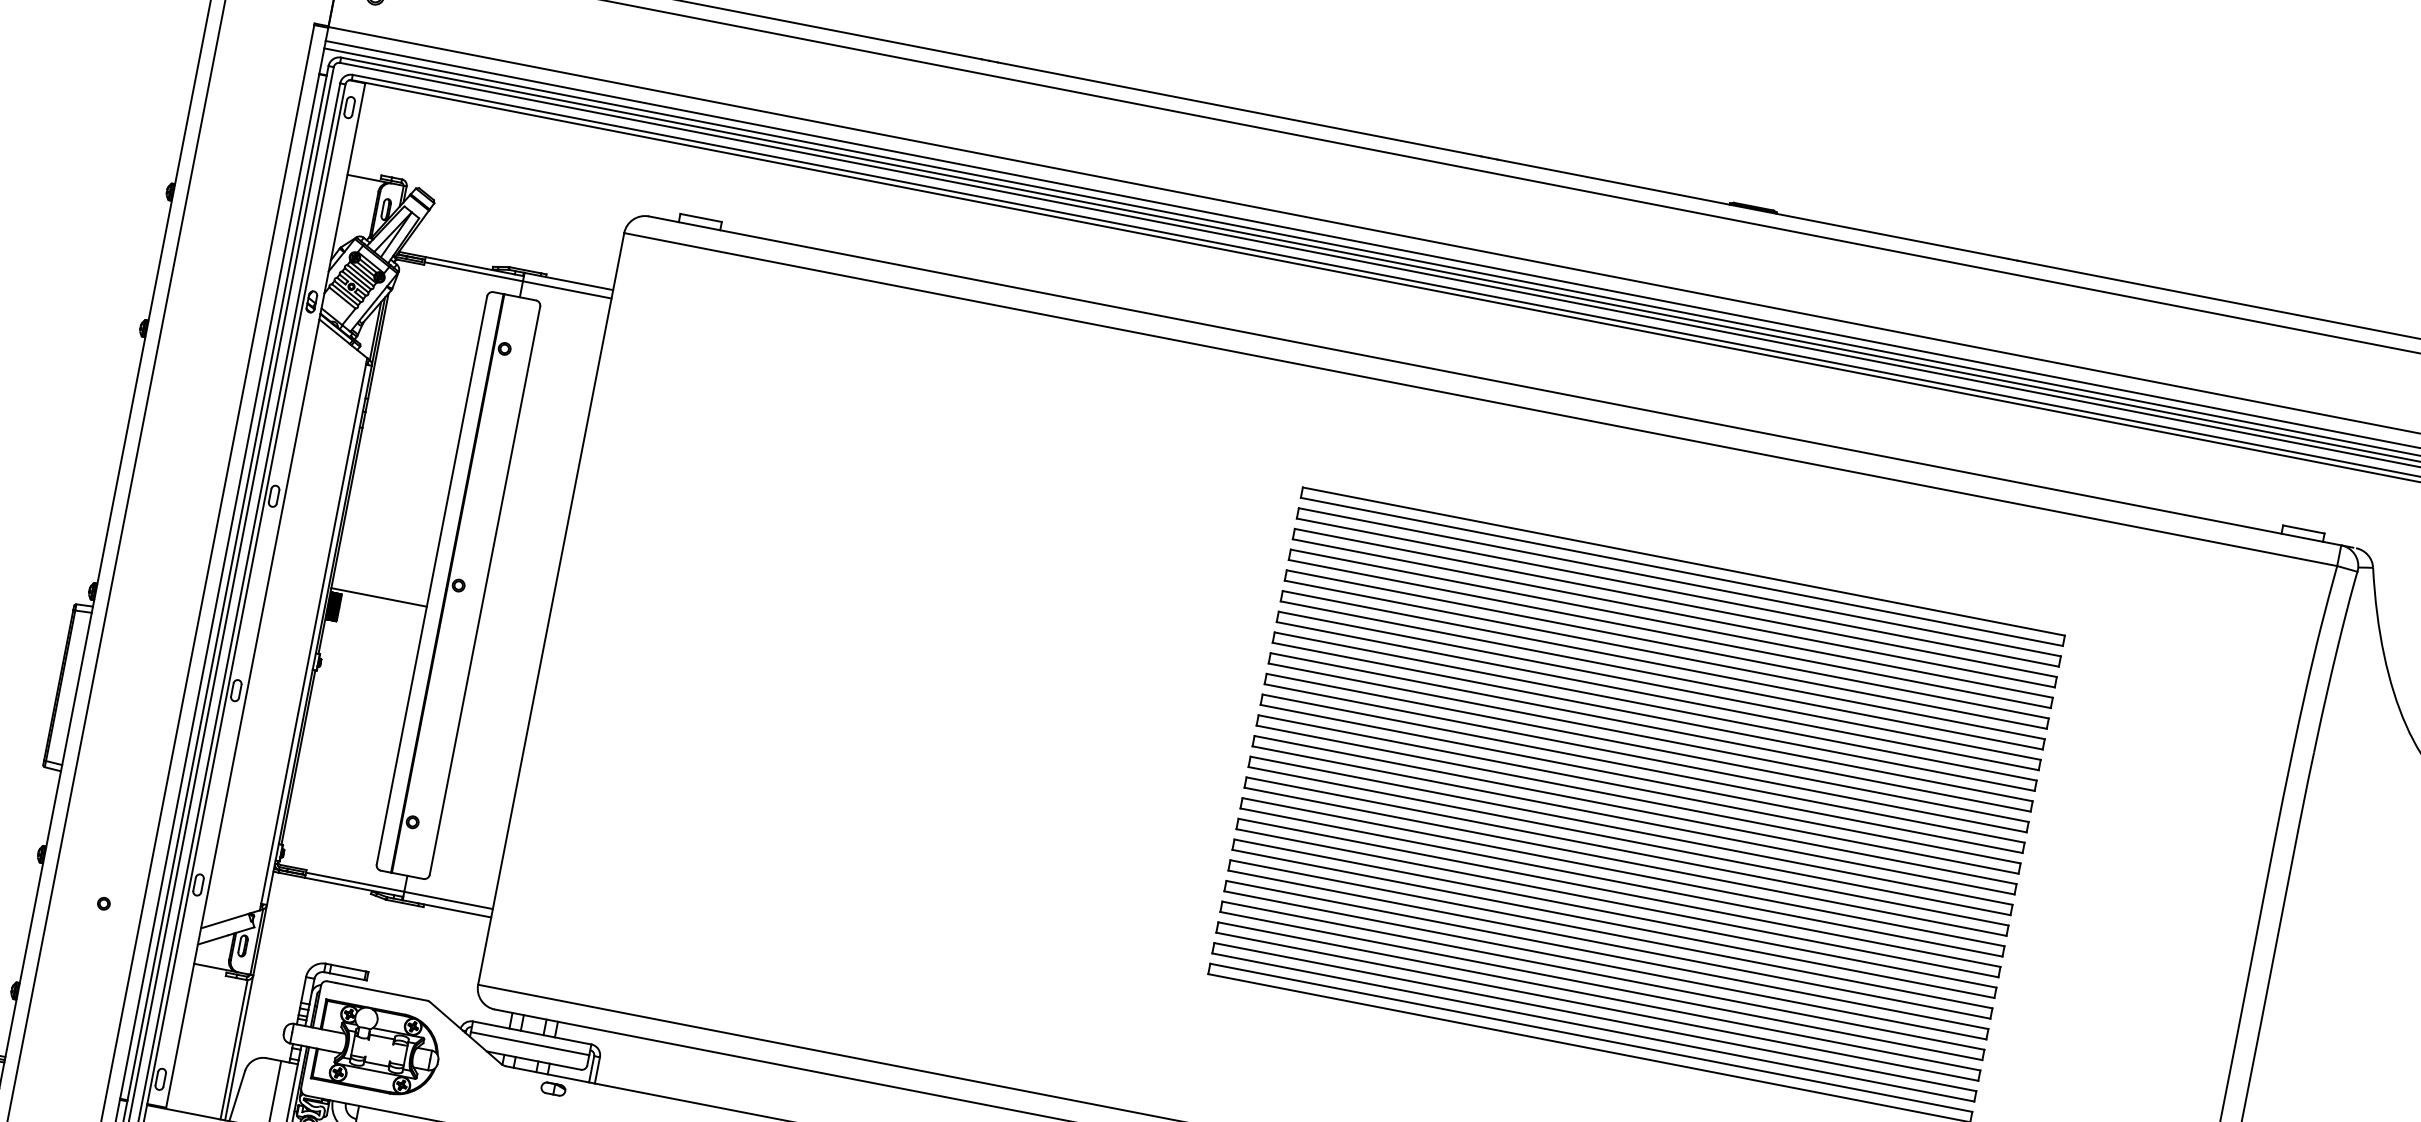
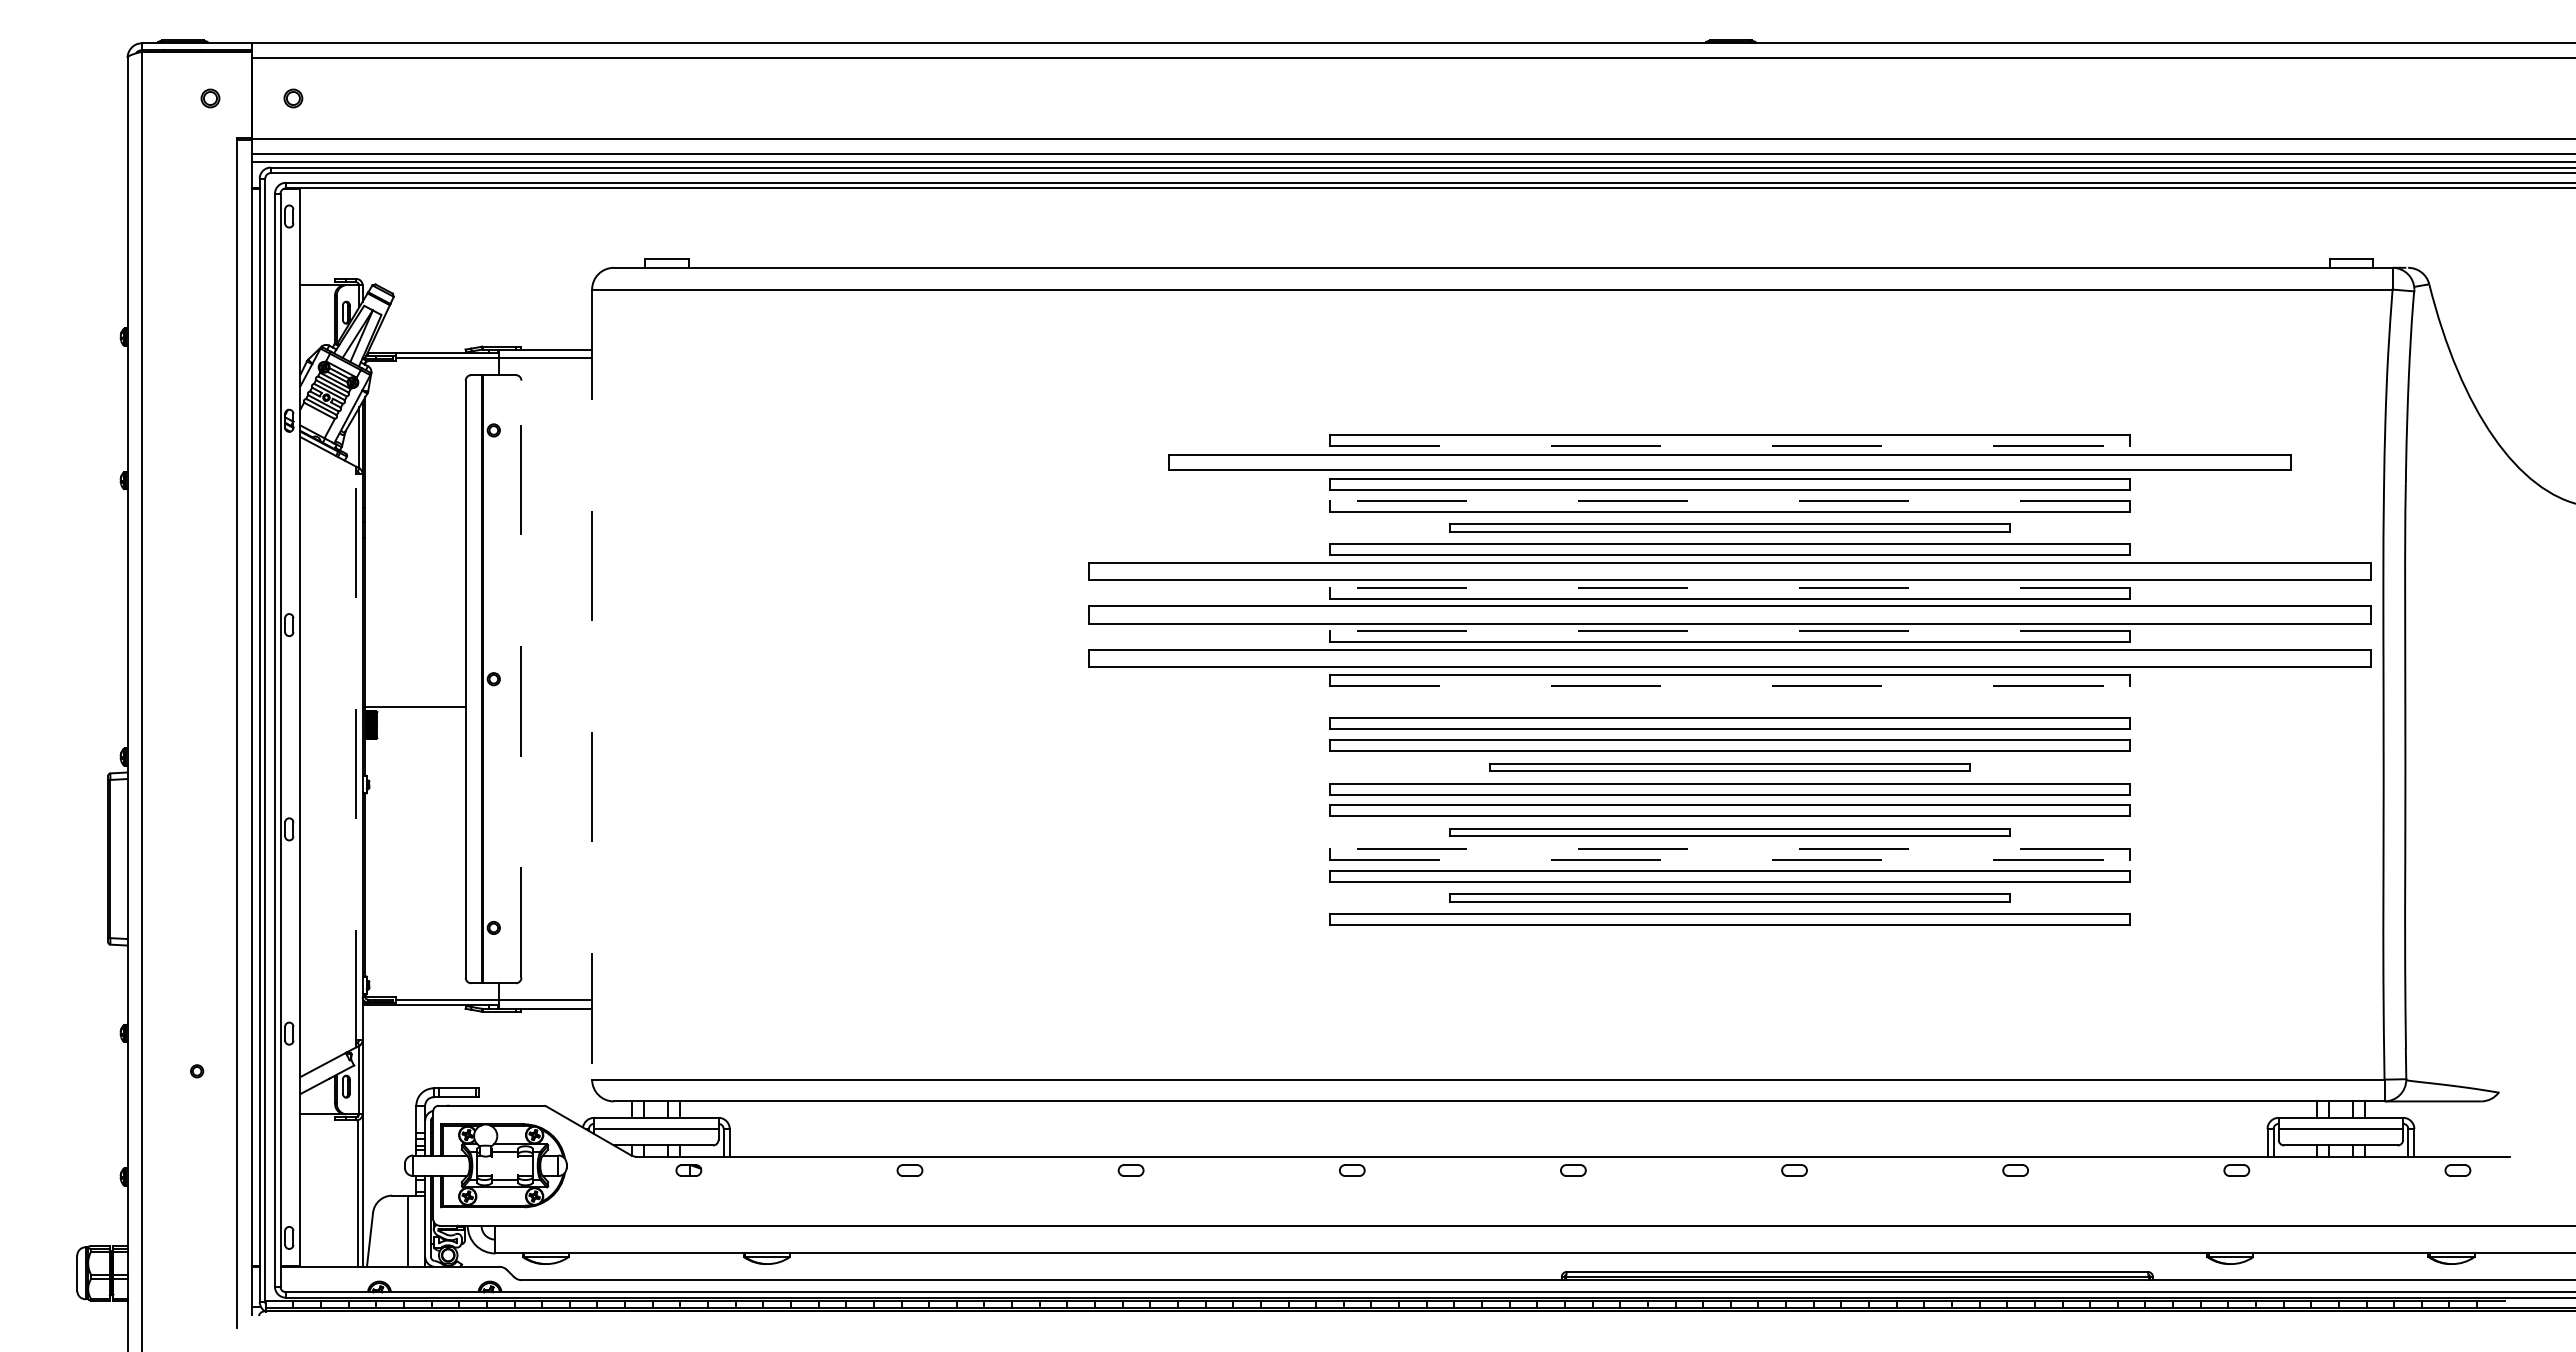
part: (1682, 567) -> (1729, 419), removed
line: (484, 590) -> (521, 679), solid -> dashed
line: (1678, 592) -> (1730, 446), solid -> dashed
part: (1674, 607) -> (1729, 462), size x1.4
line: (551, 609) -> (592, 685), solid -> dashed
line: (313, 633) -> (356, 756), solid -> dashed
line: (1667, 644) -> (1729, 500), solid -> dashed
part: (1662, 669) -> (1729, 527), size x0.7
part: (1654, 711) -> (1729, 571), size x1.6
line: (1651, 726) -> (1729, 587), solid -> dashed
part: (1646, 752) -> (1729, 614), size x1.6
line: (1643, 768) -> (1729, 631), solid -> dashed
part: (1638, 794) -> (1729, 658), size x1.6
line: (1634, 820) -> (1730, 685), solid -> dashed
part: (1630, 835) -> (1729, 701), removed
part: (1617, 898) -> (1729, 767), size x0.6
part: (1605, 959) -> (1729, 832), size x0.7
line: (1603, 975) -> (1729, 848), solid -> dashed
line: (1601, 985) -> (1730, 859), solid -> dashed
part: (1593, 1021) -> (1729, 897), size x0.7

